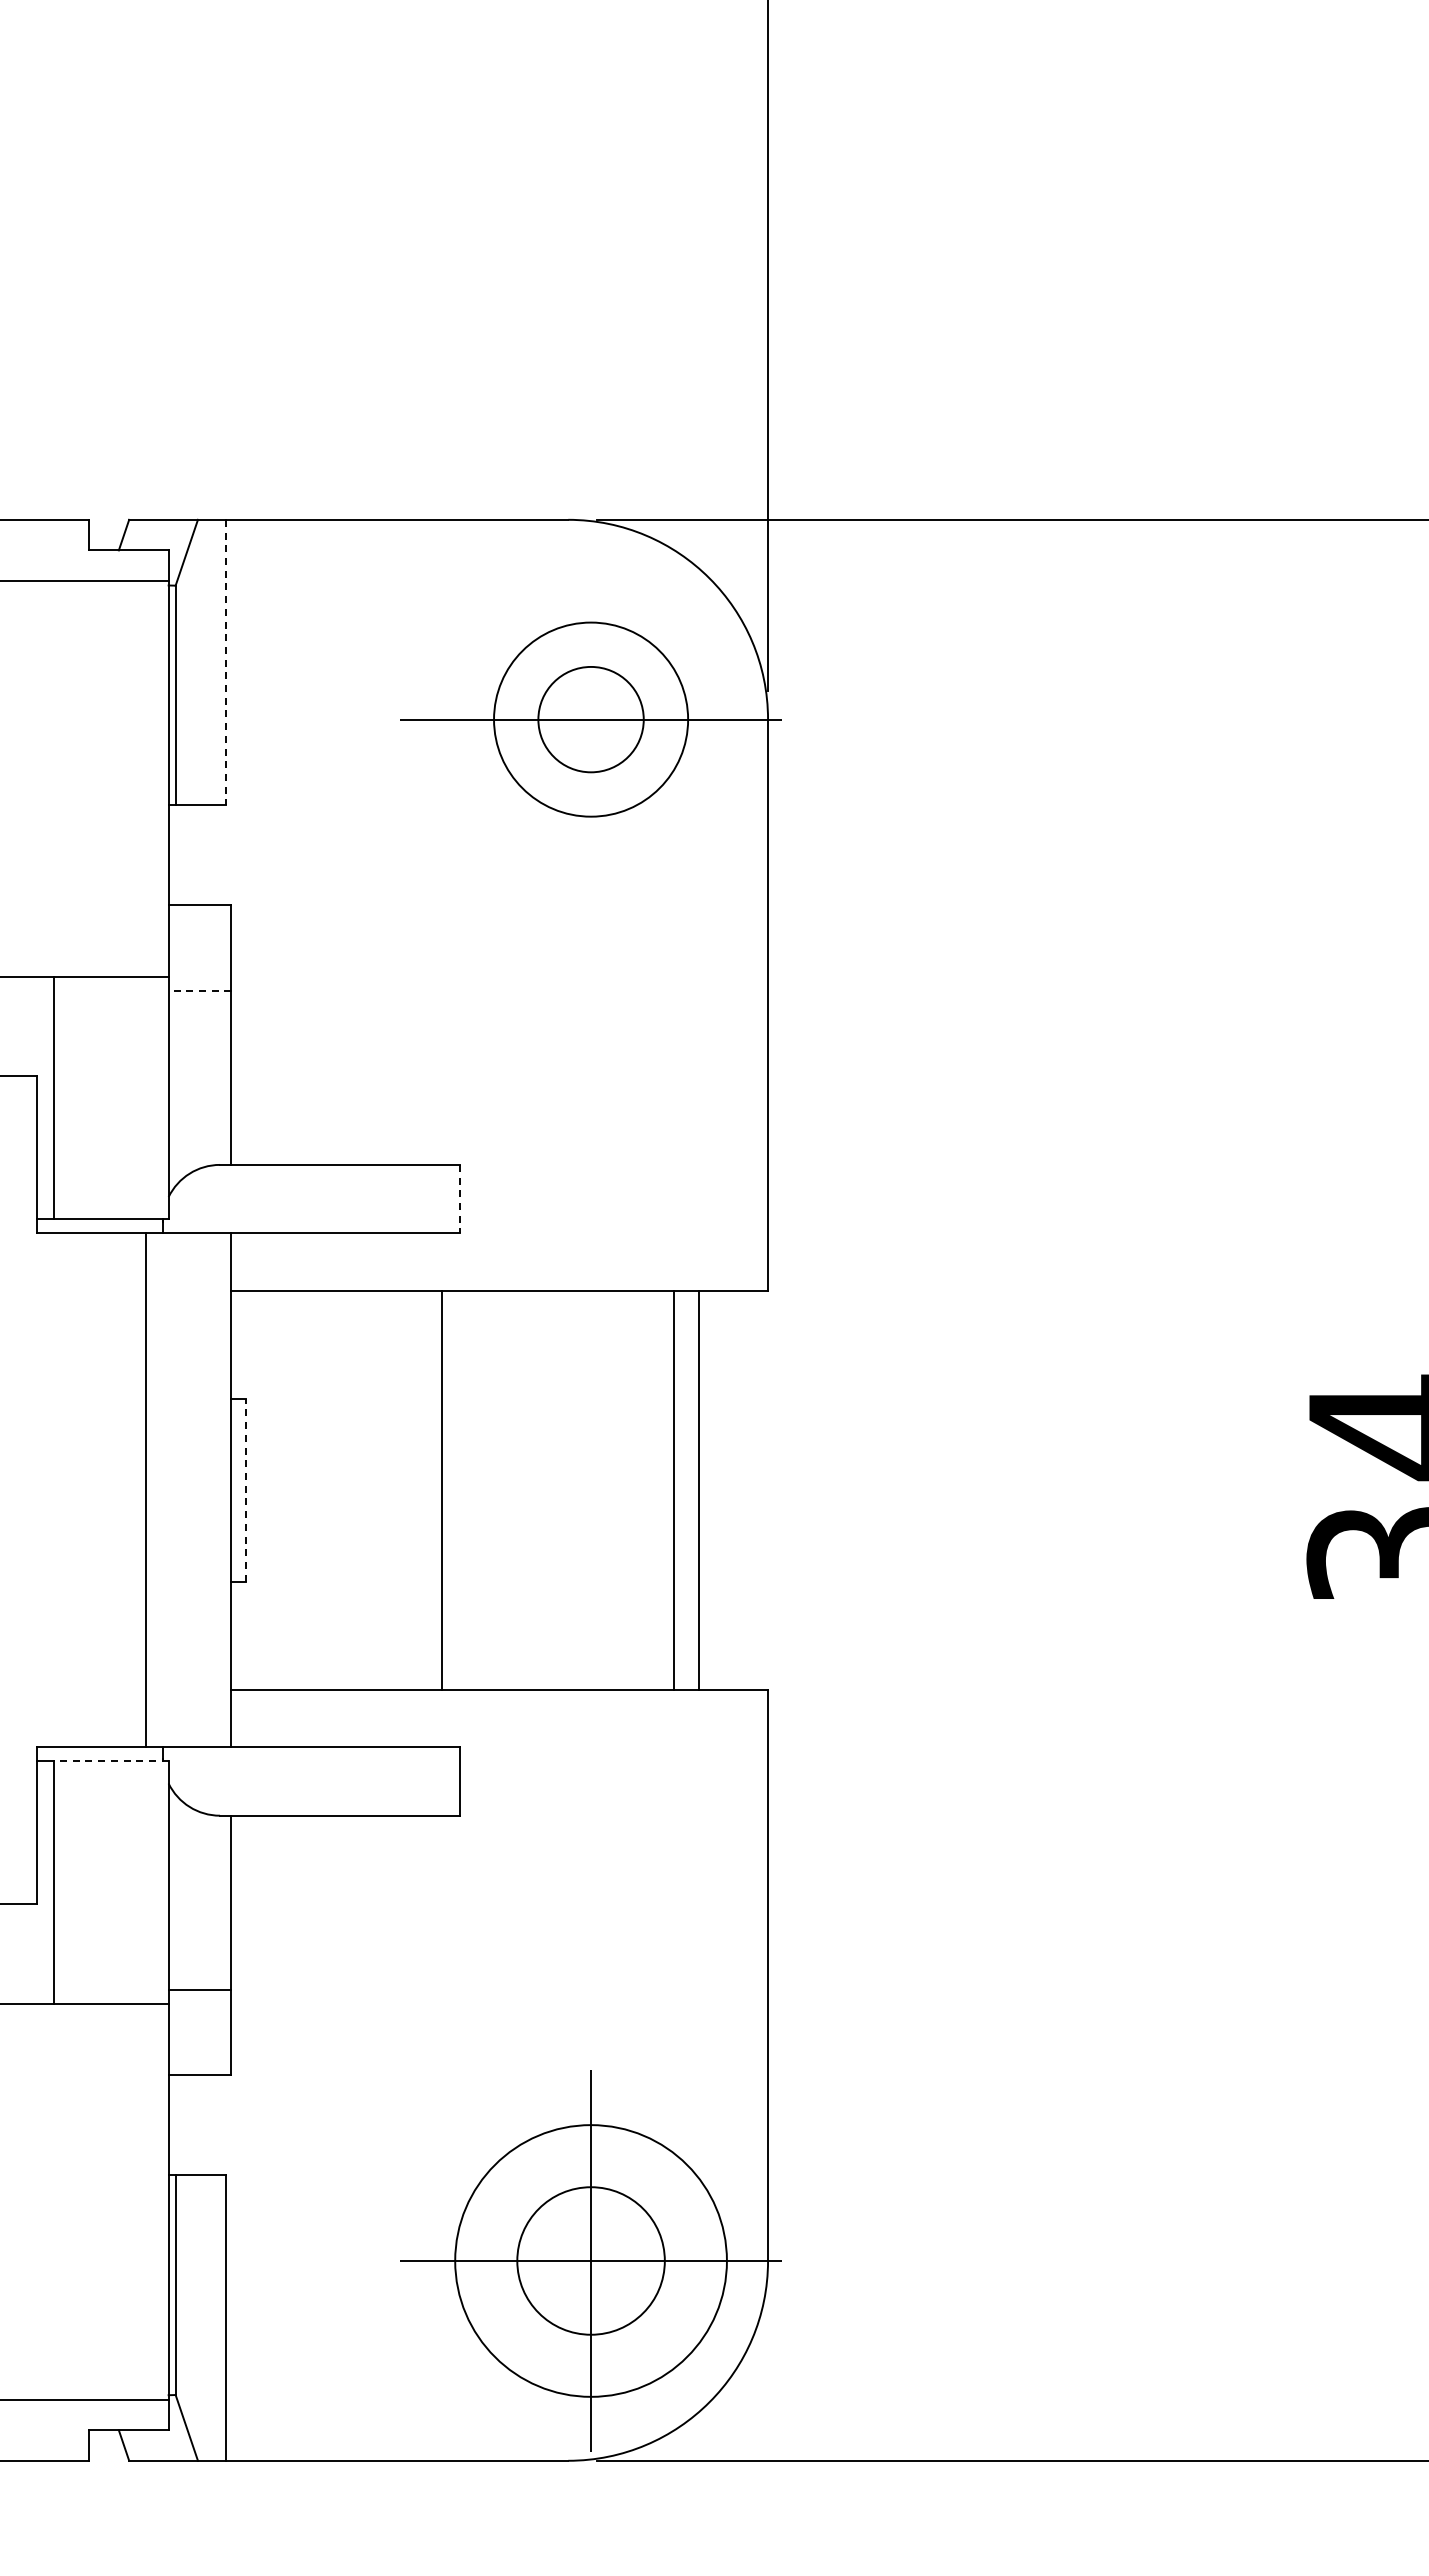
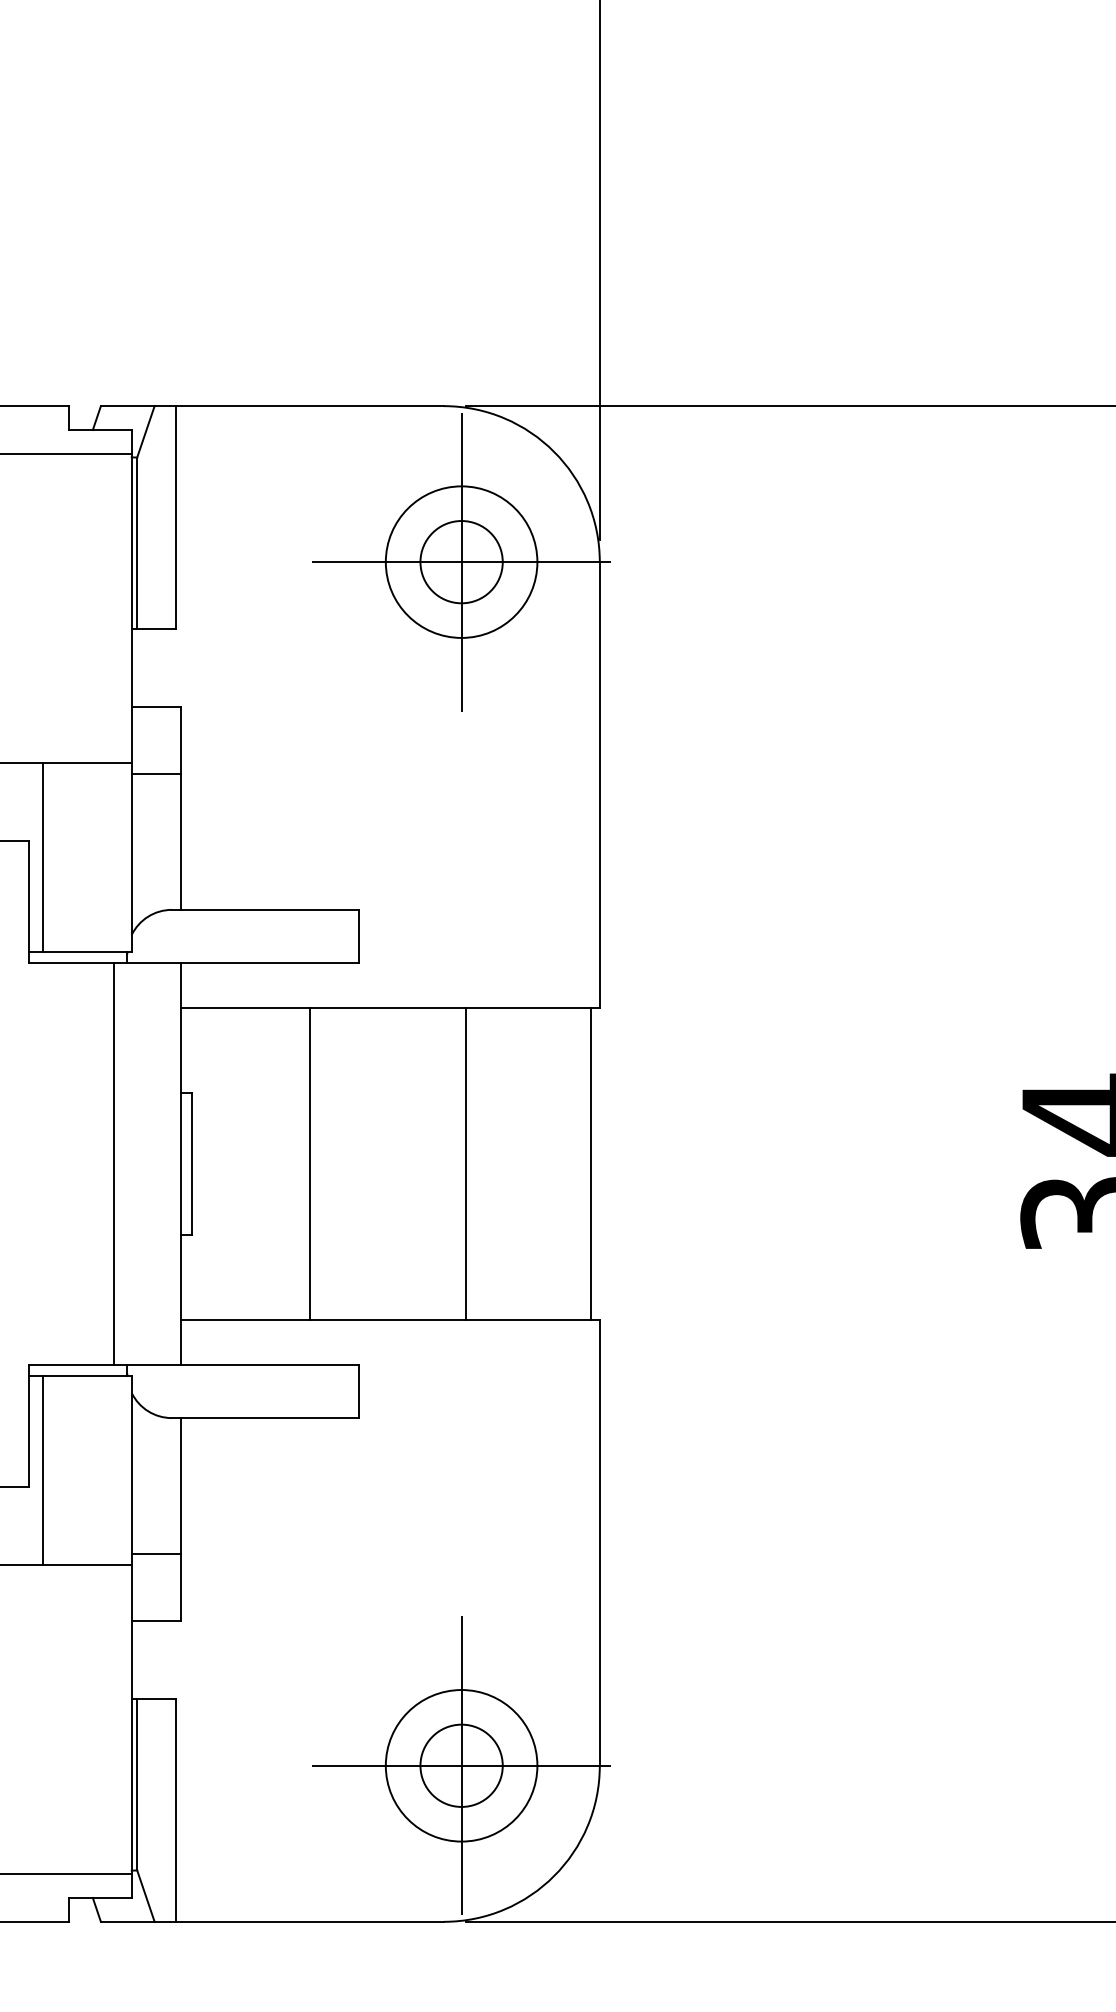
line: (225, 662) -> (176, 517), dashed -> solid
line: (591, 719) -> (461, 562), added
line: (199, 990) -> (155, 773), dashed -> solid
line: (459, 1199) -> (358, 936), dashed -> solid
line: (245, 1489) -> (191, 1163), dashed -> solid
line: (441, 1490) -> (309, 1164), moved
line: (673, 1490) -> (465, 1164), moved
line: (698, 1490) -> (590, 1164), moved
line: (111, 1761) -> (87, 1375), dashed -> solid
circle: (590, 2260) -> (461, 1765), size x0.71
circle: (591, 2260) -> (461, 1765), size x0.71

